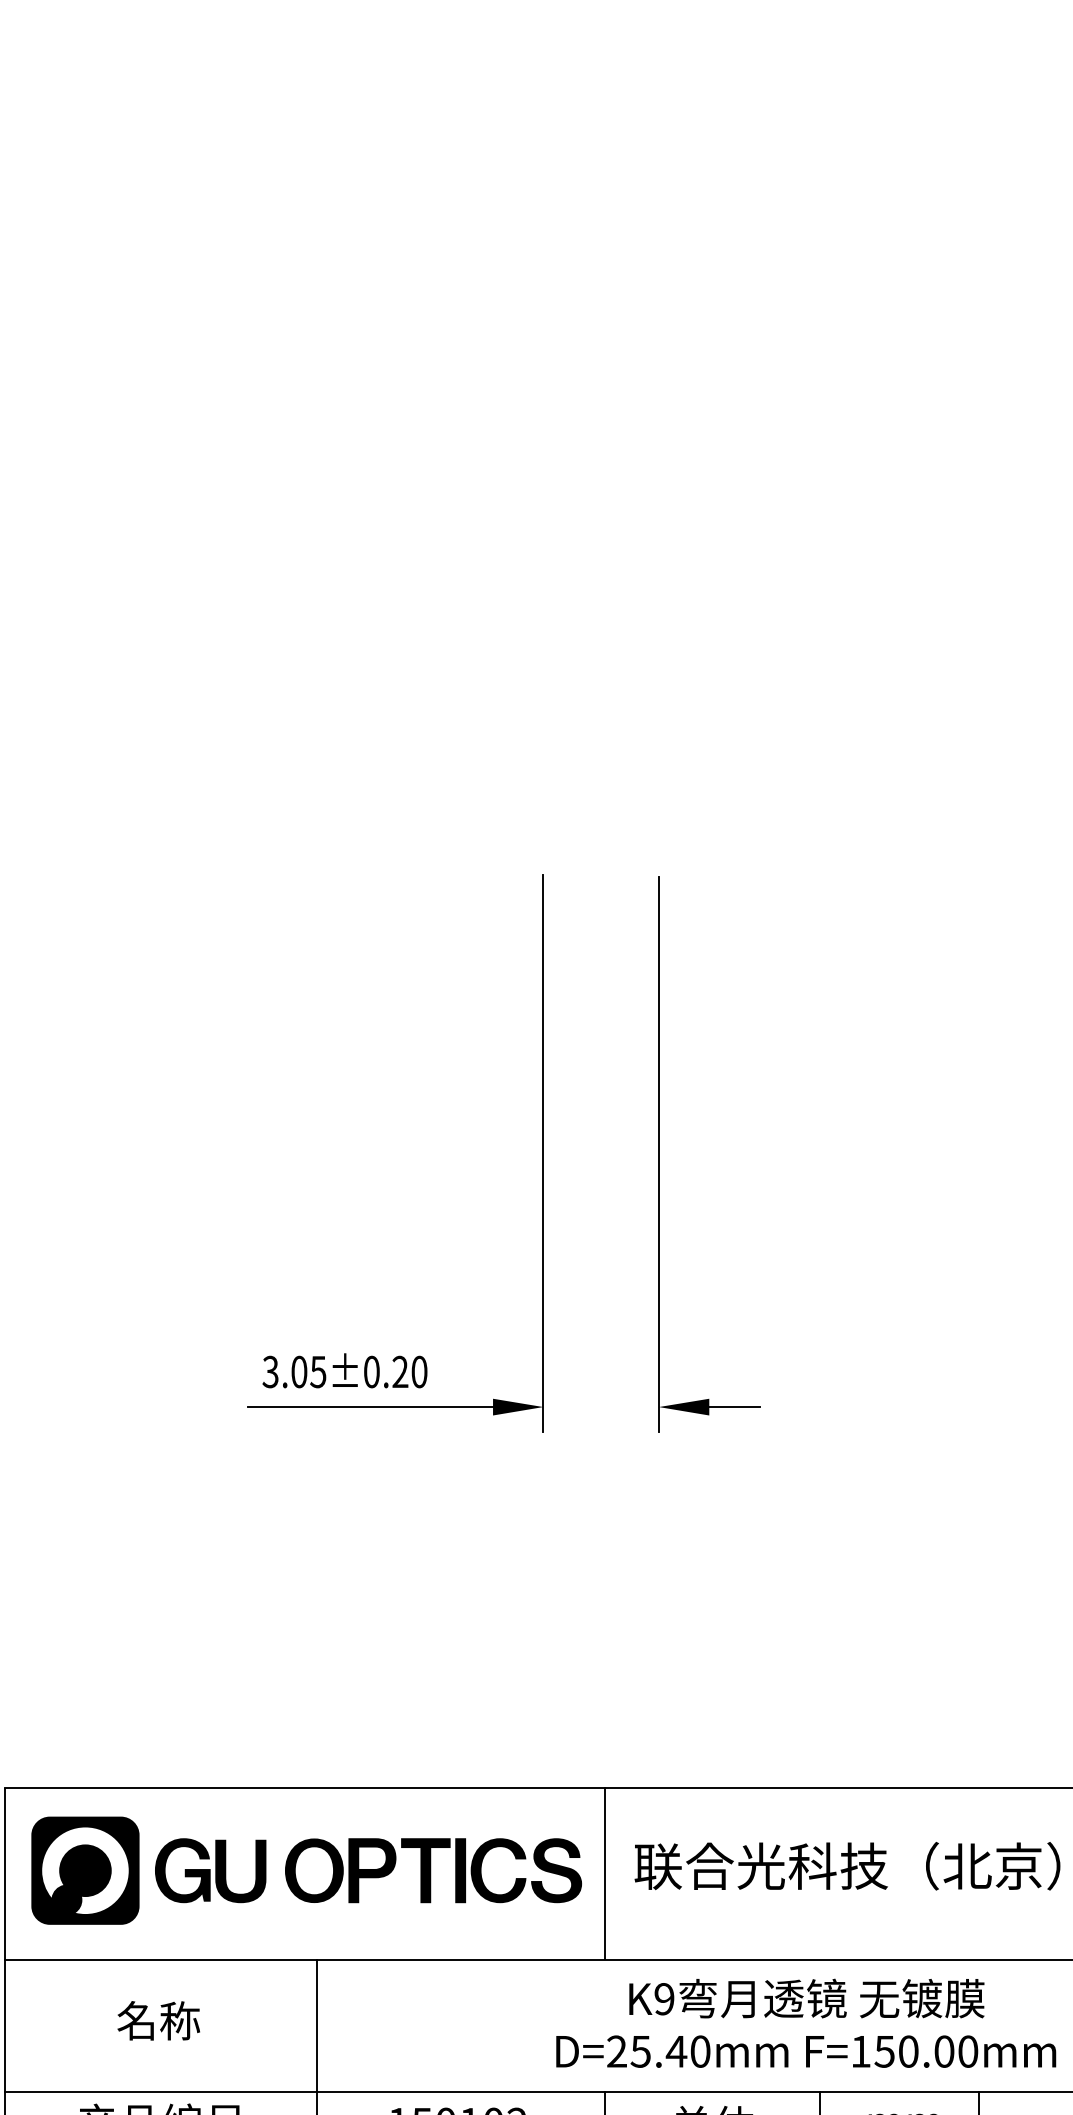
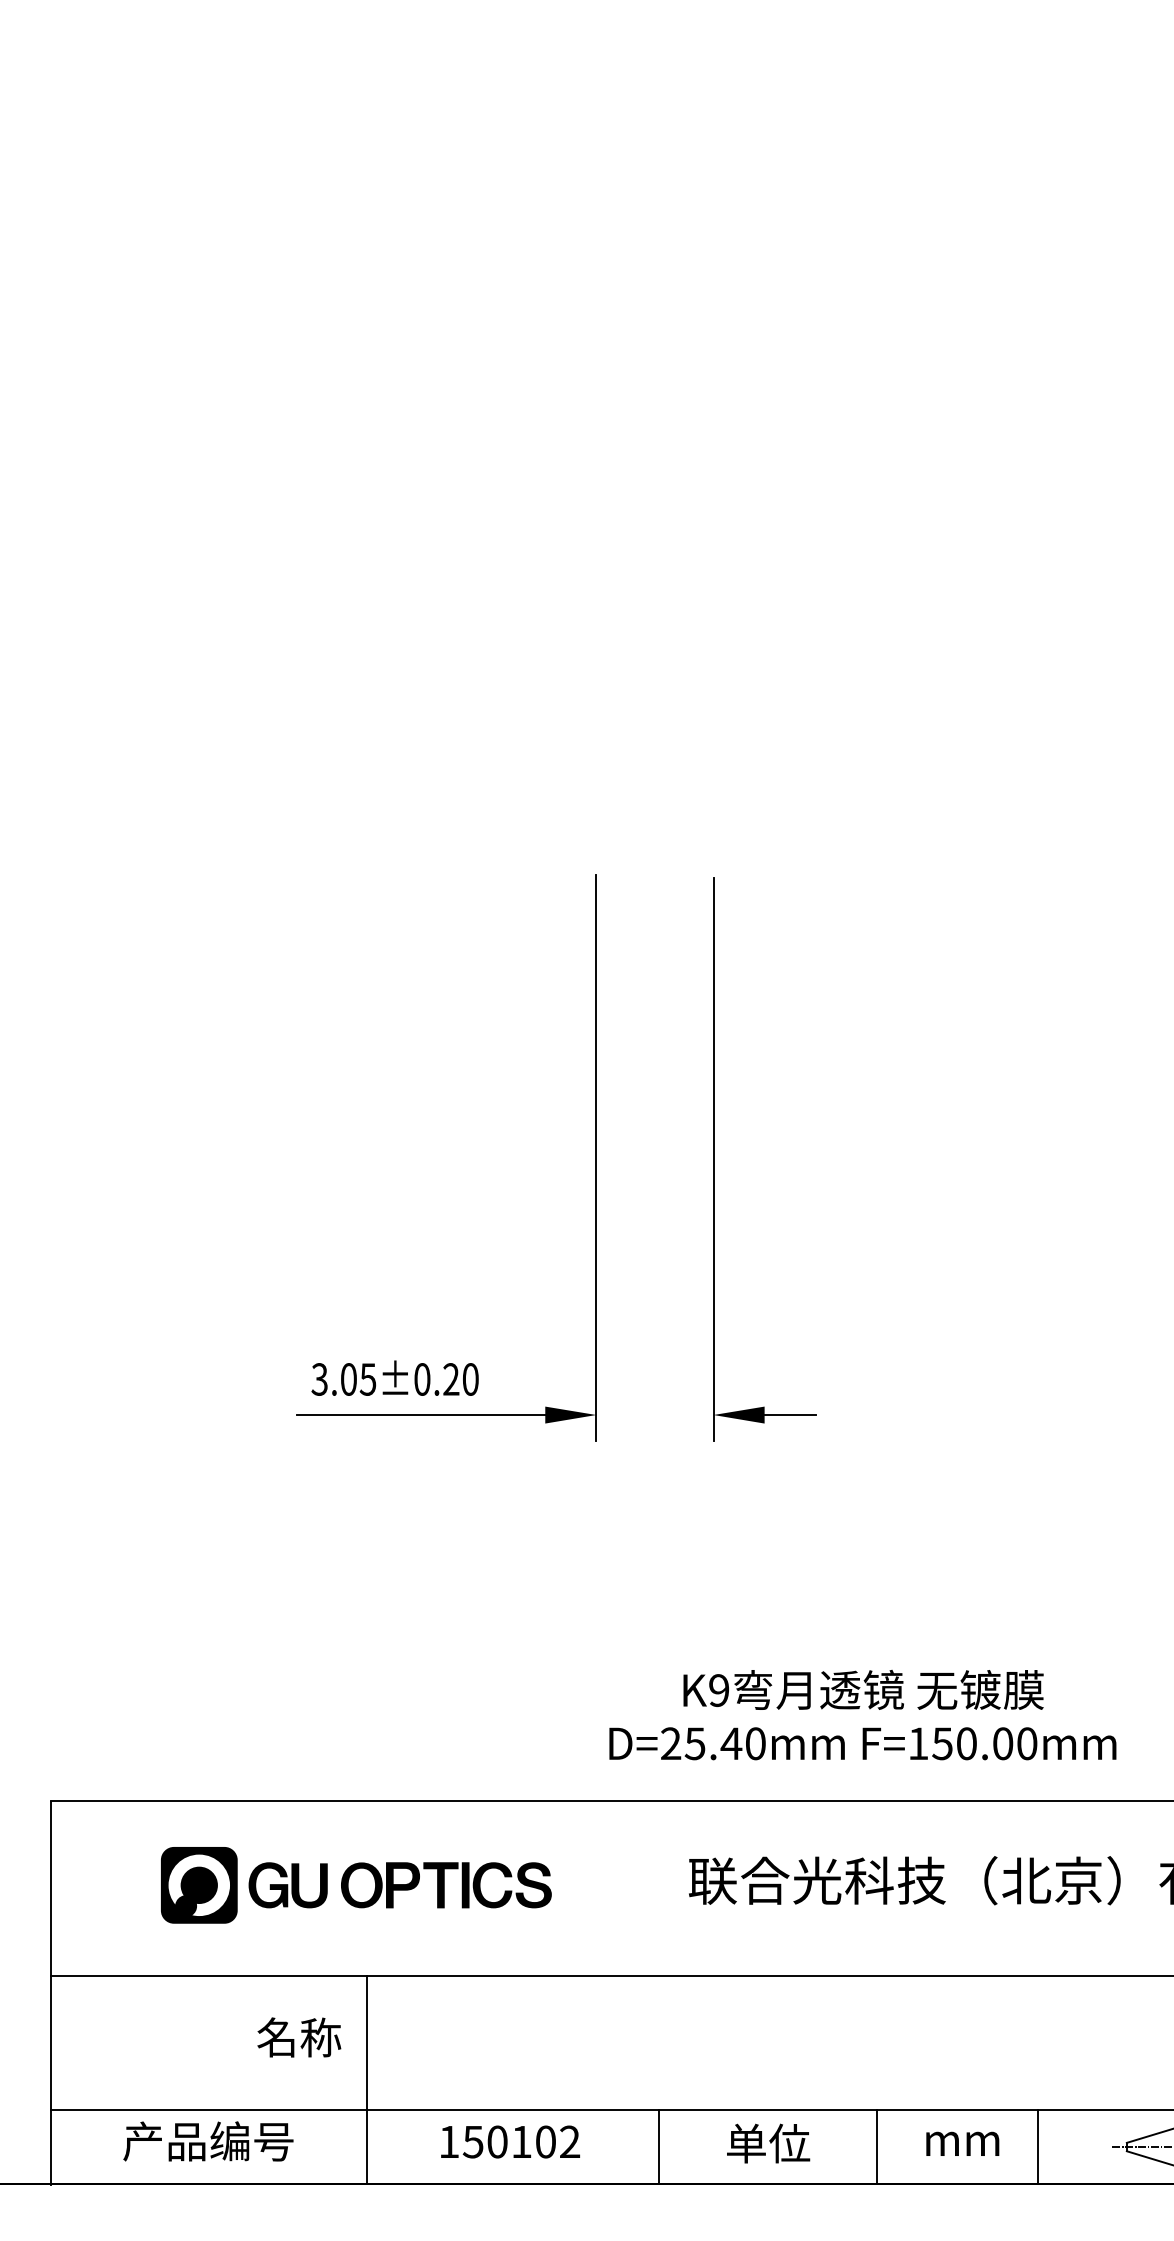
part: (306, 1870) -> (356, 1885), size x0.7
line: (604, 1872) -> (658, 1887), removed
text: (158, 2020) -> (299, 2037), moved
text: (805, 2023) -> (862, 1715), moved

